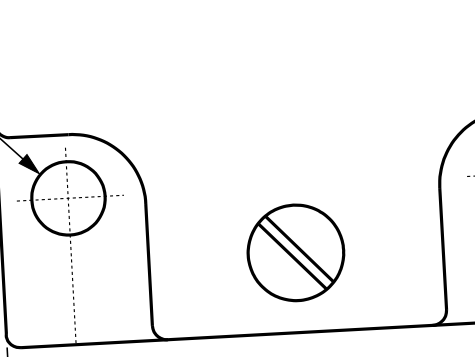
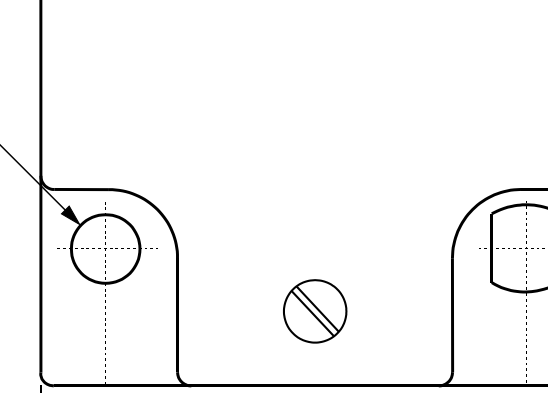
part: (296, 253) -> (315, 311), size x0.7

